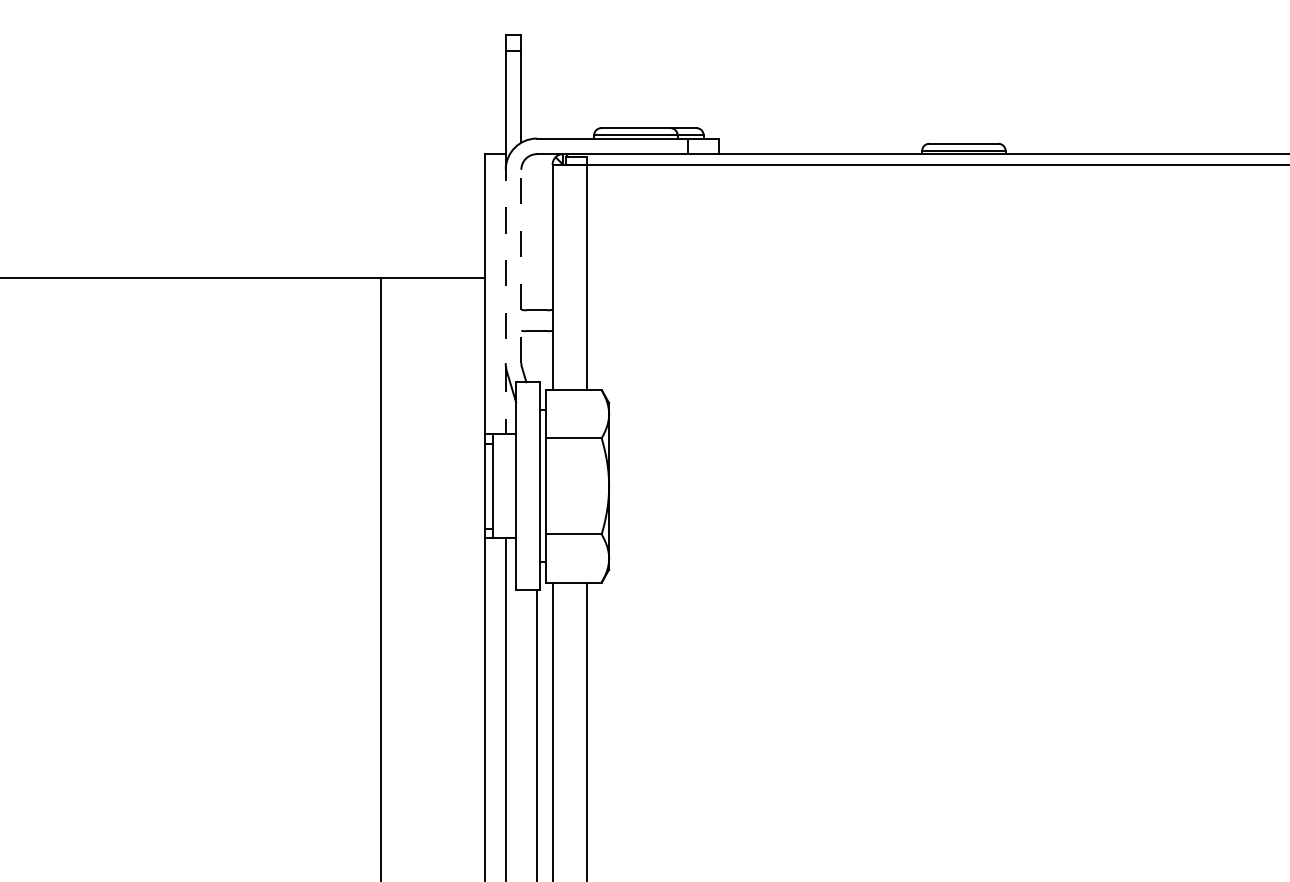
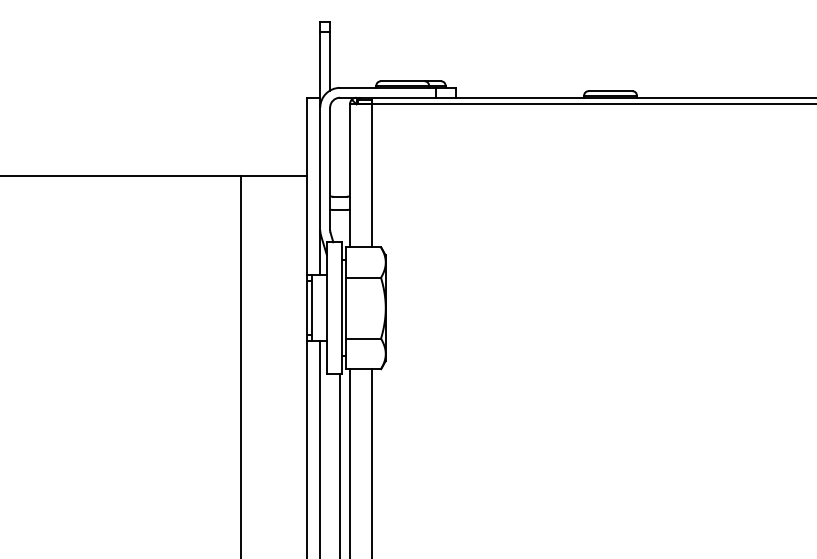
line: (521, 265) -> (330, 168), dashed -> solid
line: (506, 294) -> (320, 186), dashed -> solid

